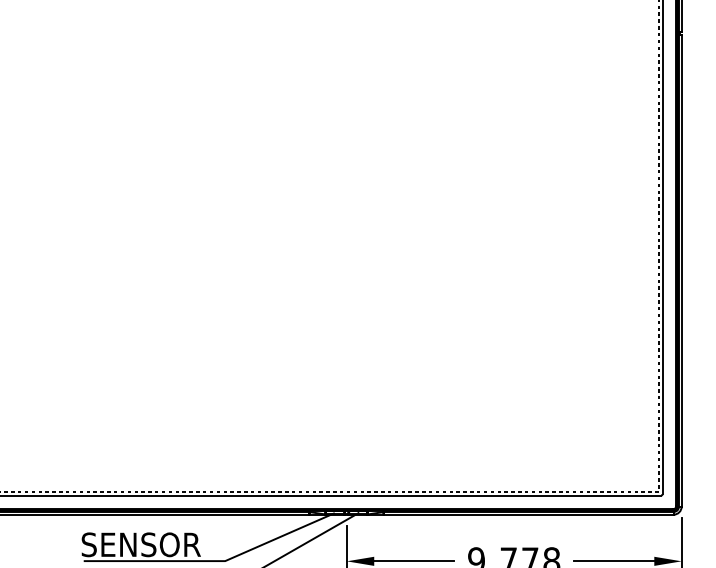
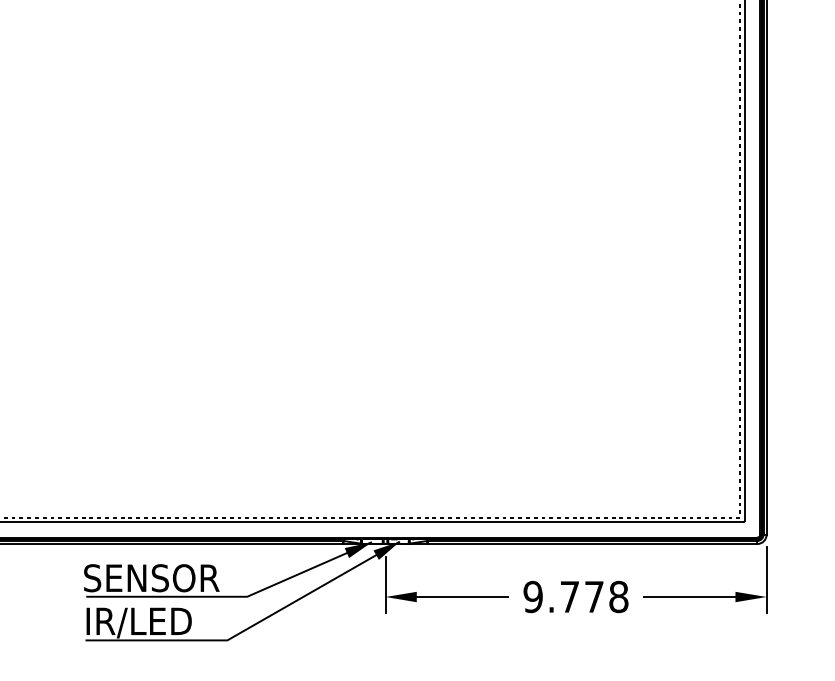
fill: (322, 520) -> (357, 550), added
fill: (347, 520) -> (386, 550), added

